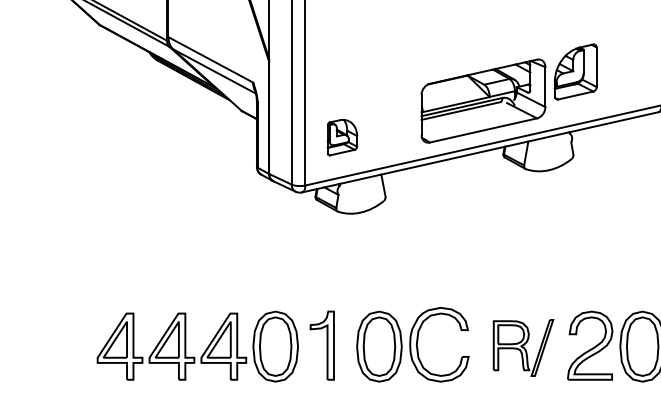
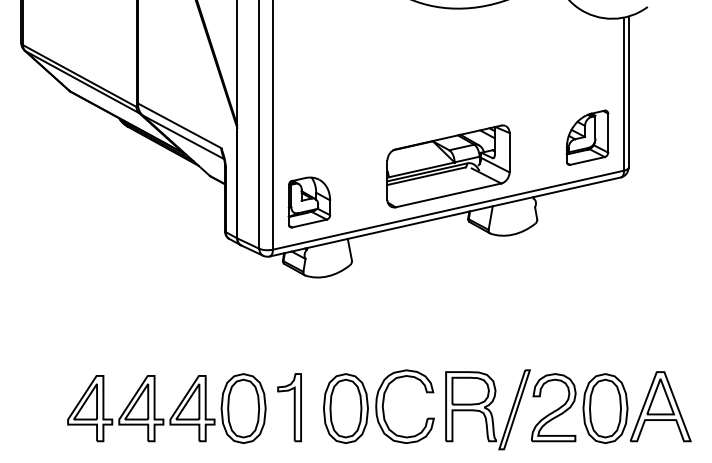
part: (575, 71) -> (587, 137), moved
part: (342, 137) -> (309, 202), size x1.43
part: (523, 347) -> (487, 409), size x1.43

